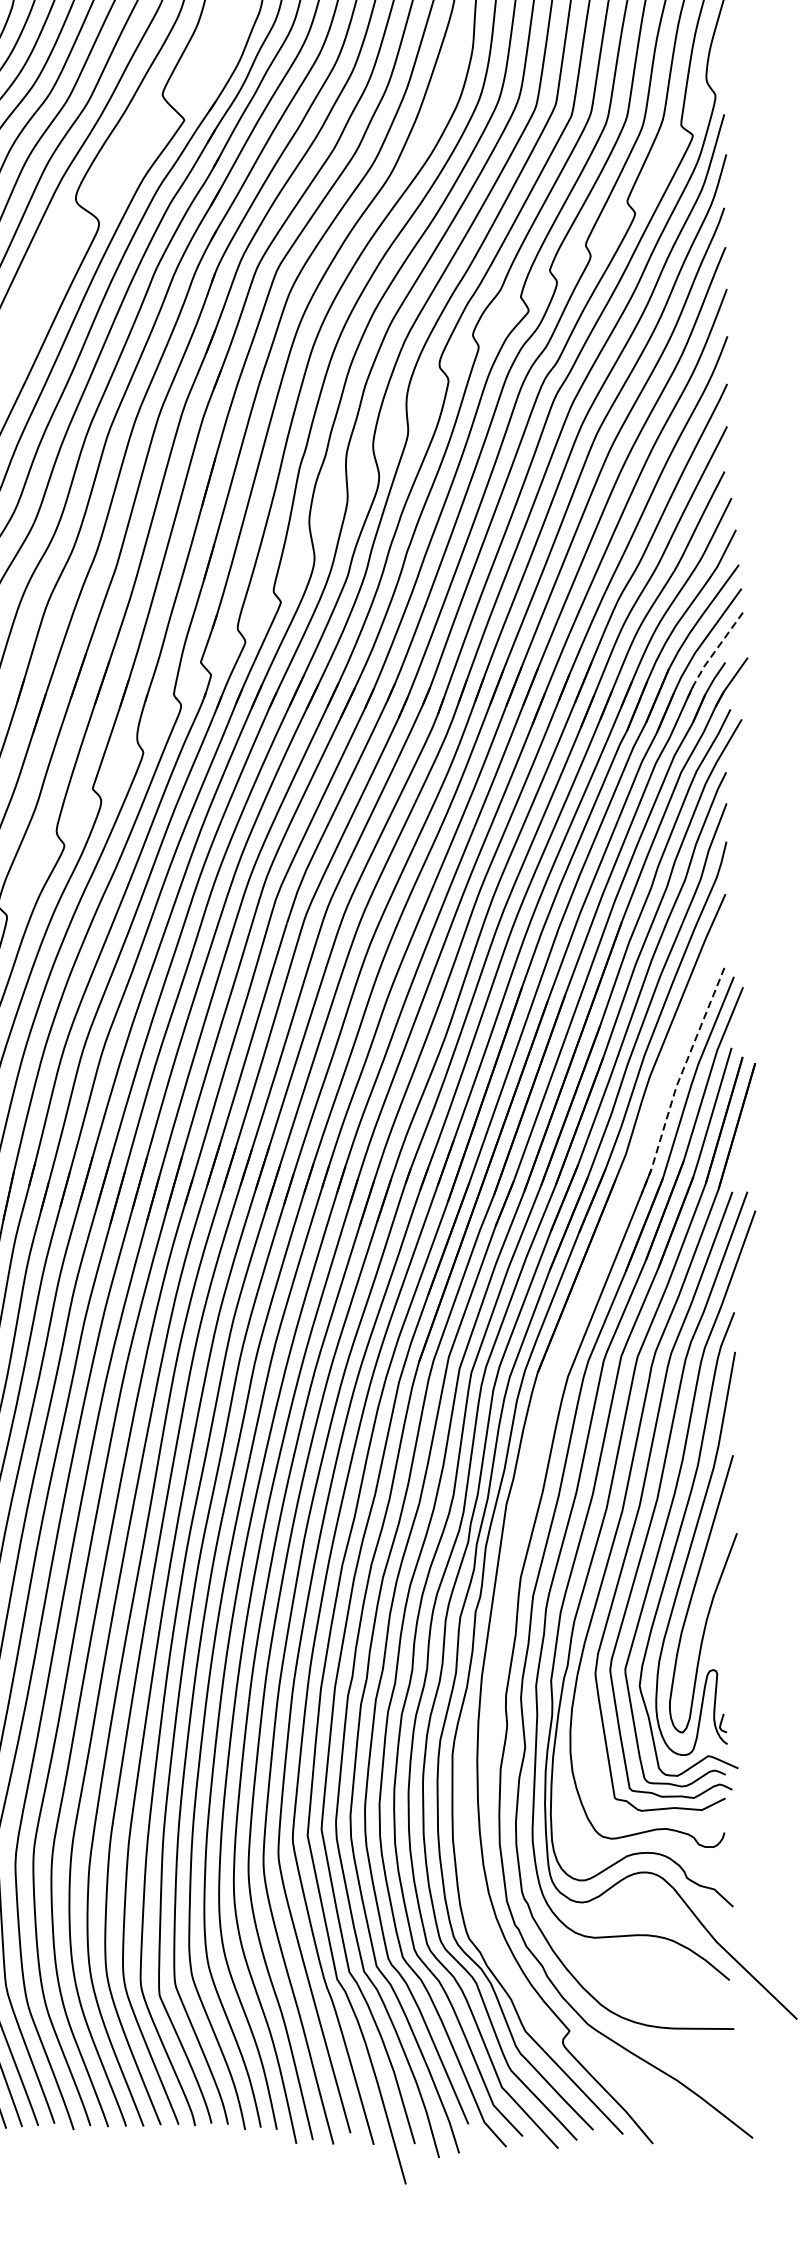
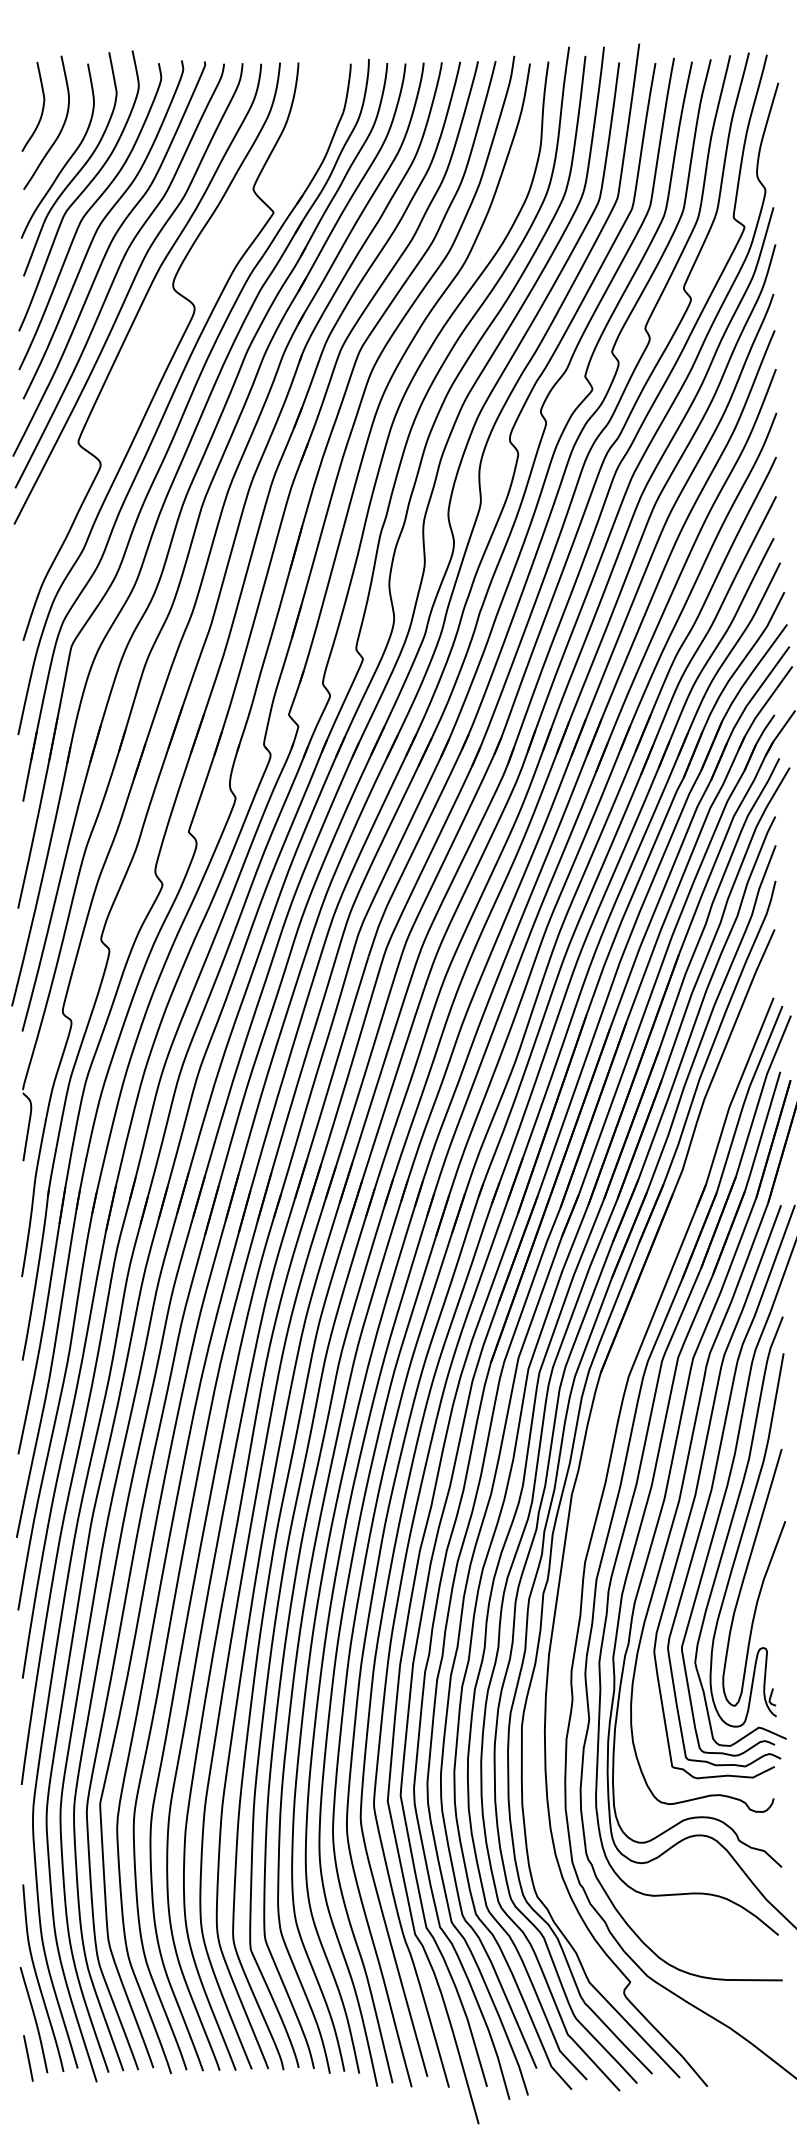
line: (713, 653) -> (763, 706), dashed -> solid
line: (678, 1081) -> (731, 1102), dashed -> solid

